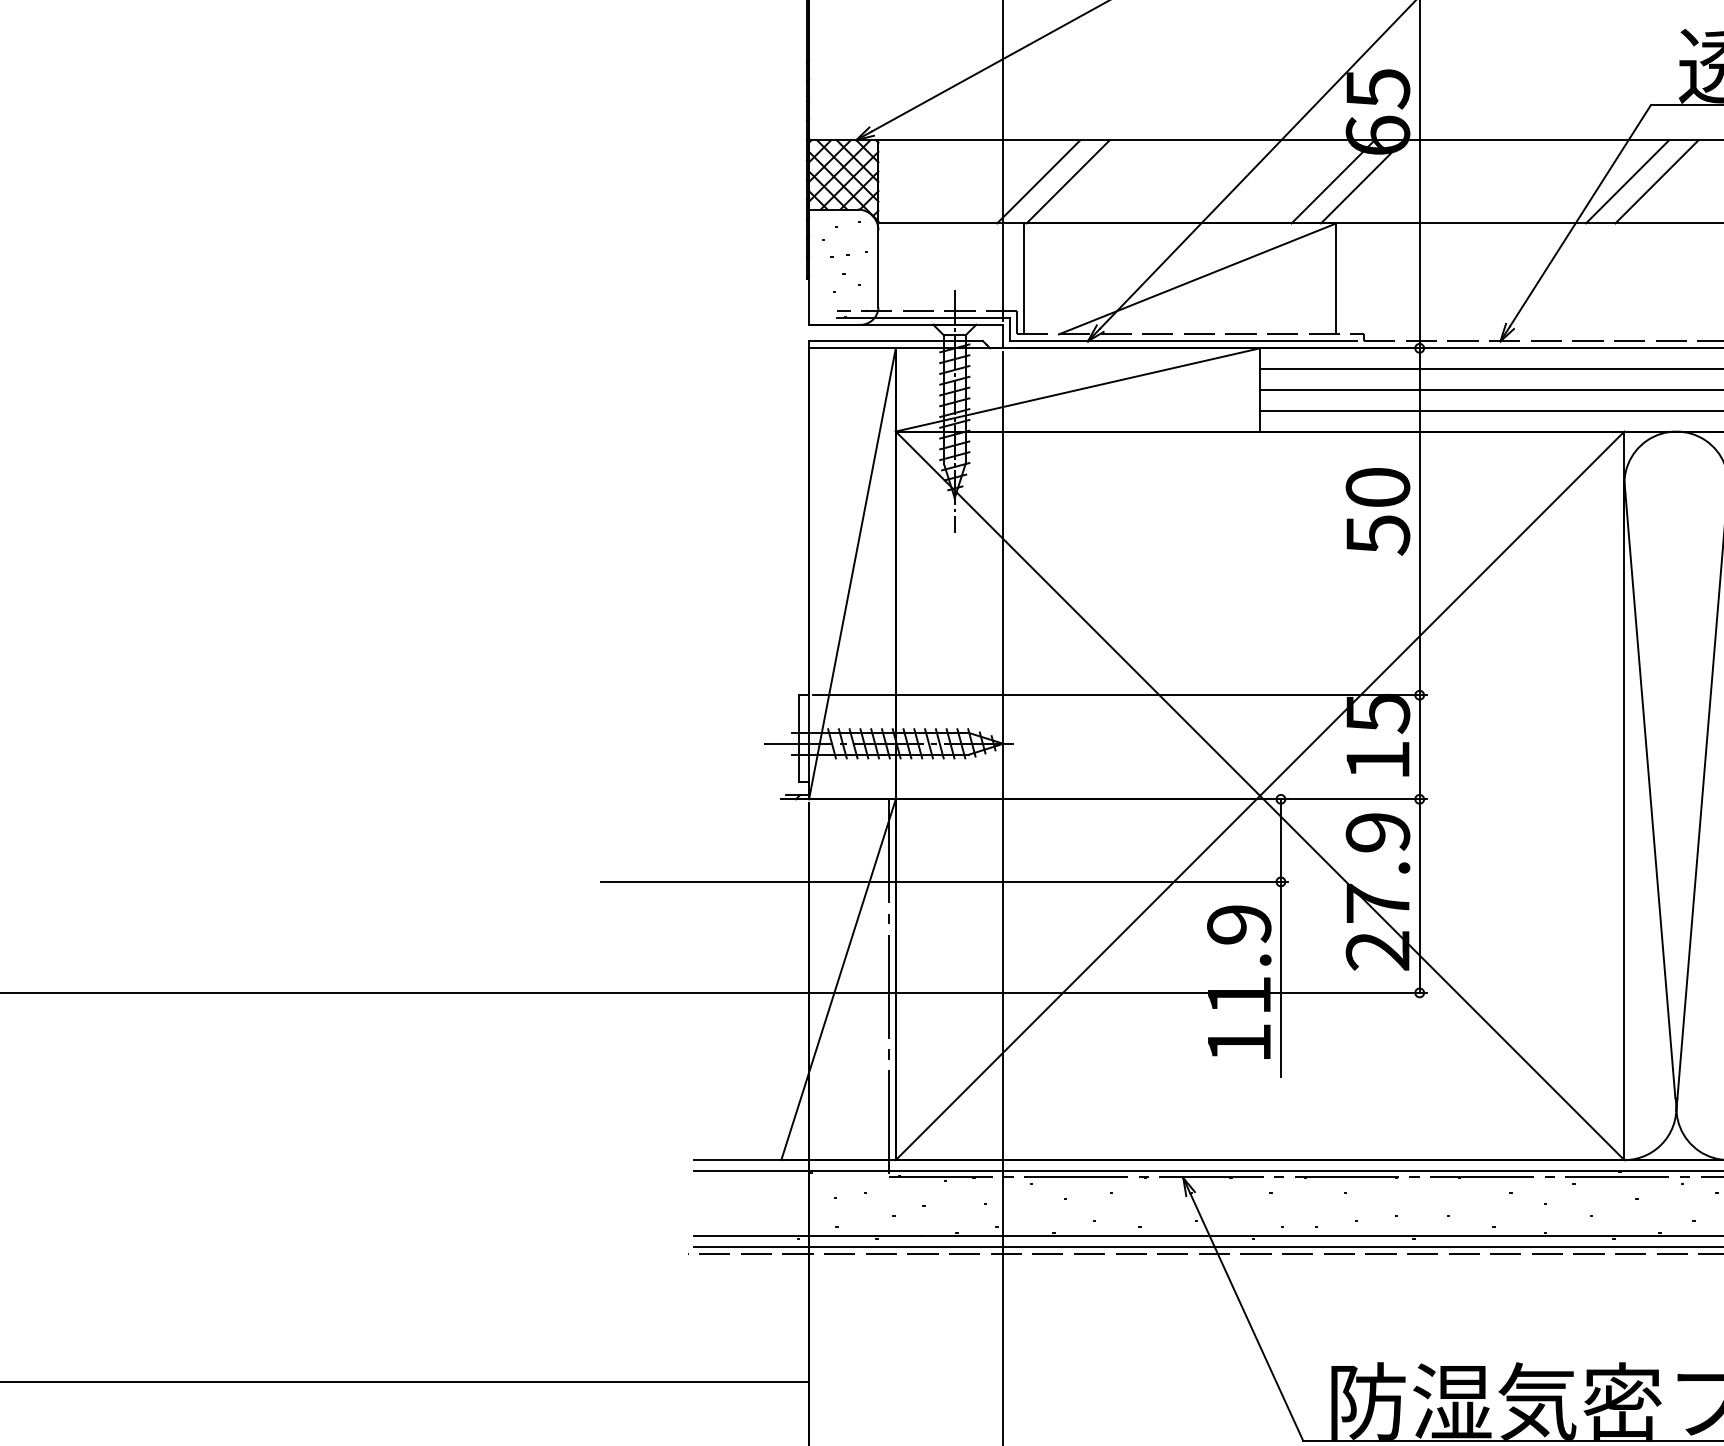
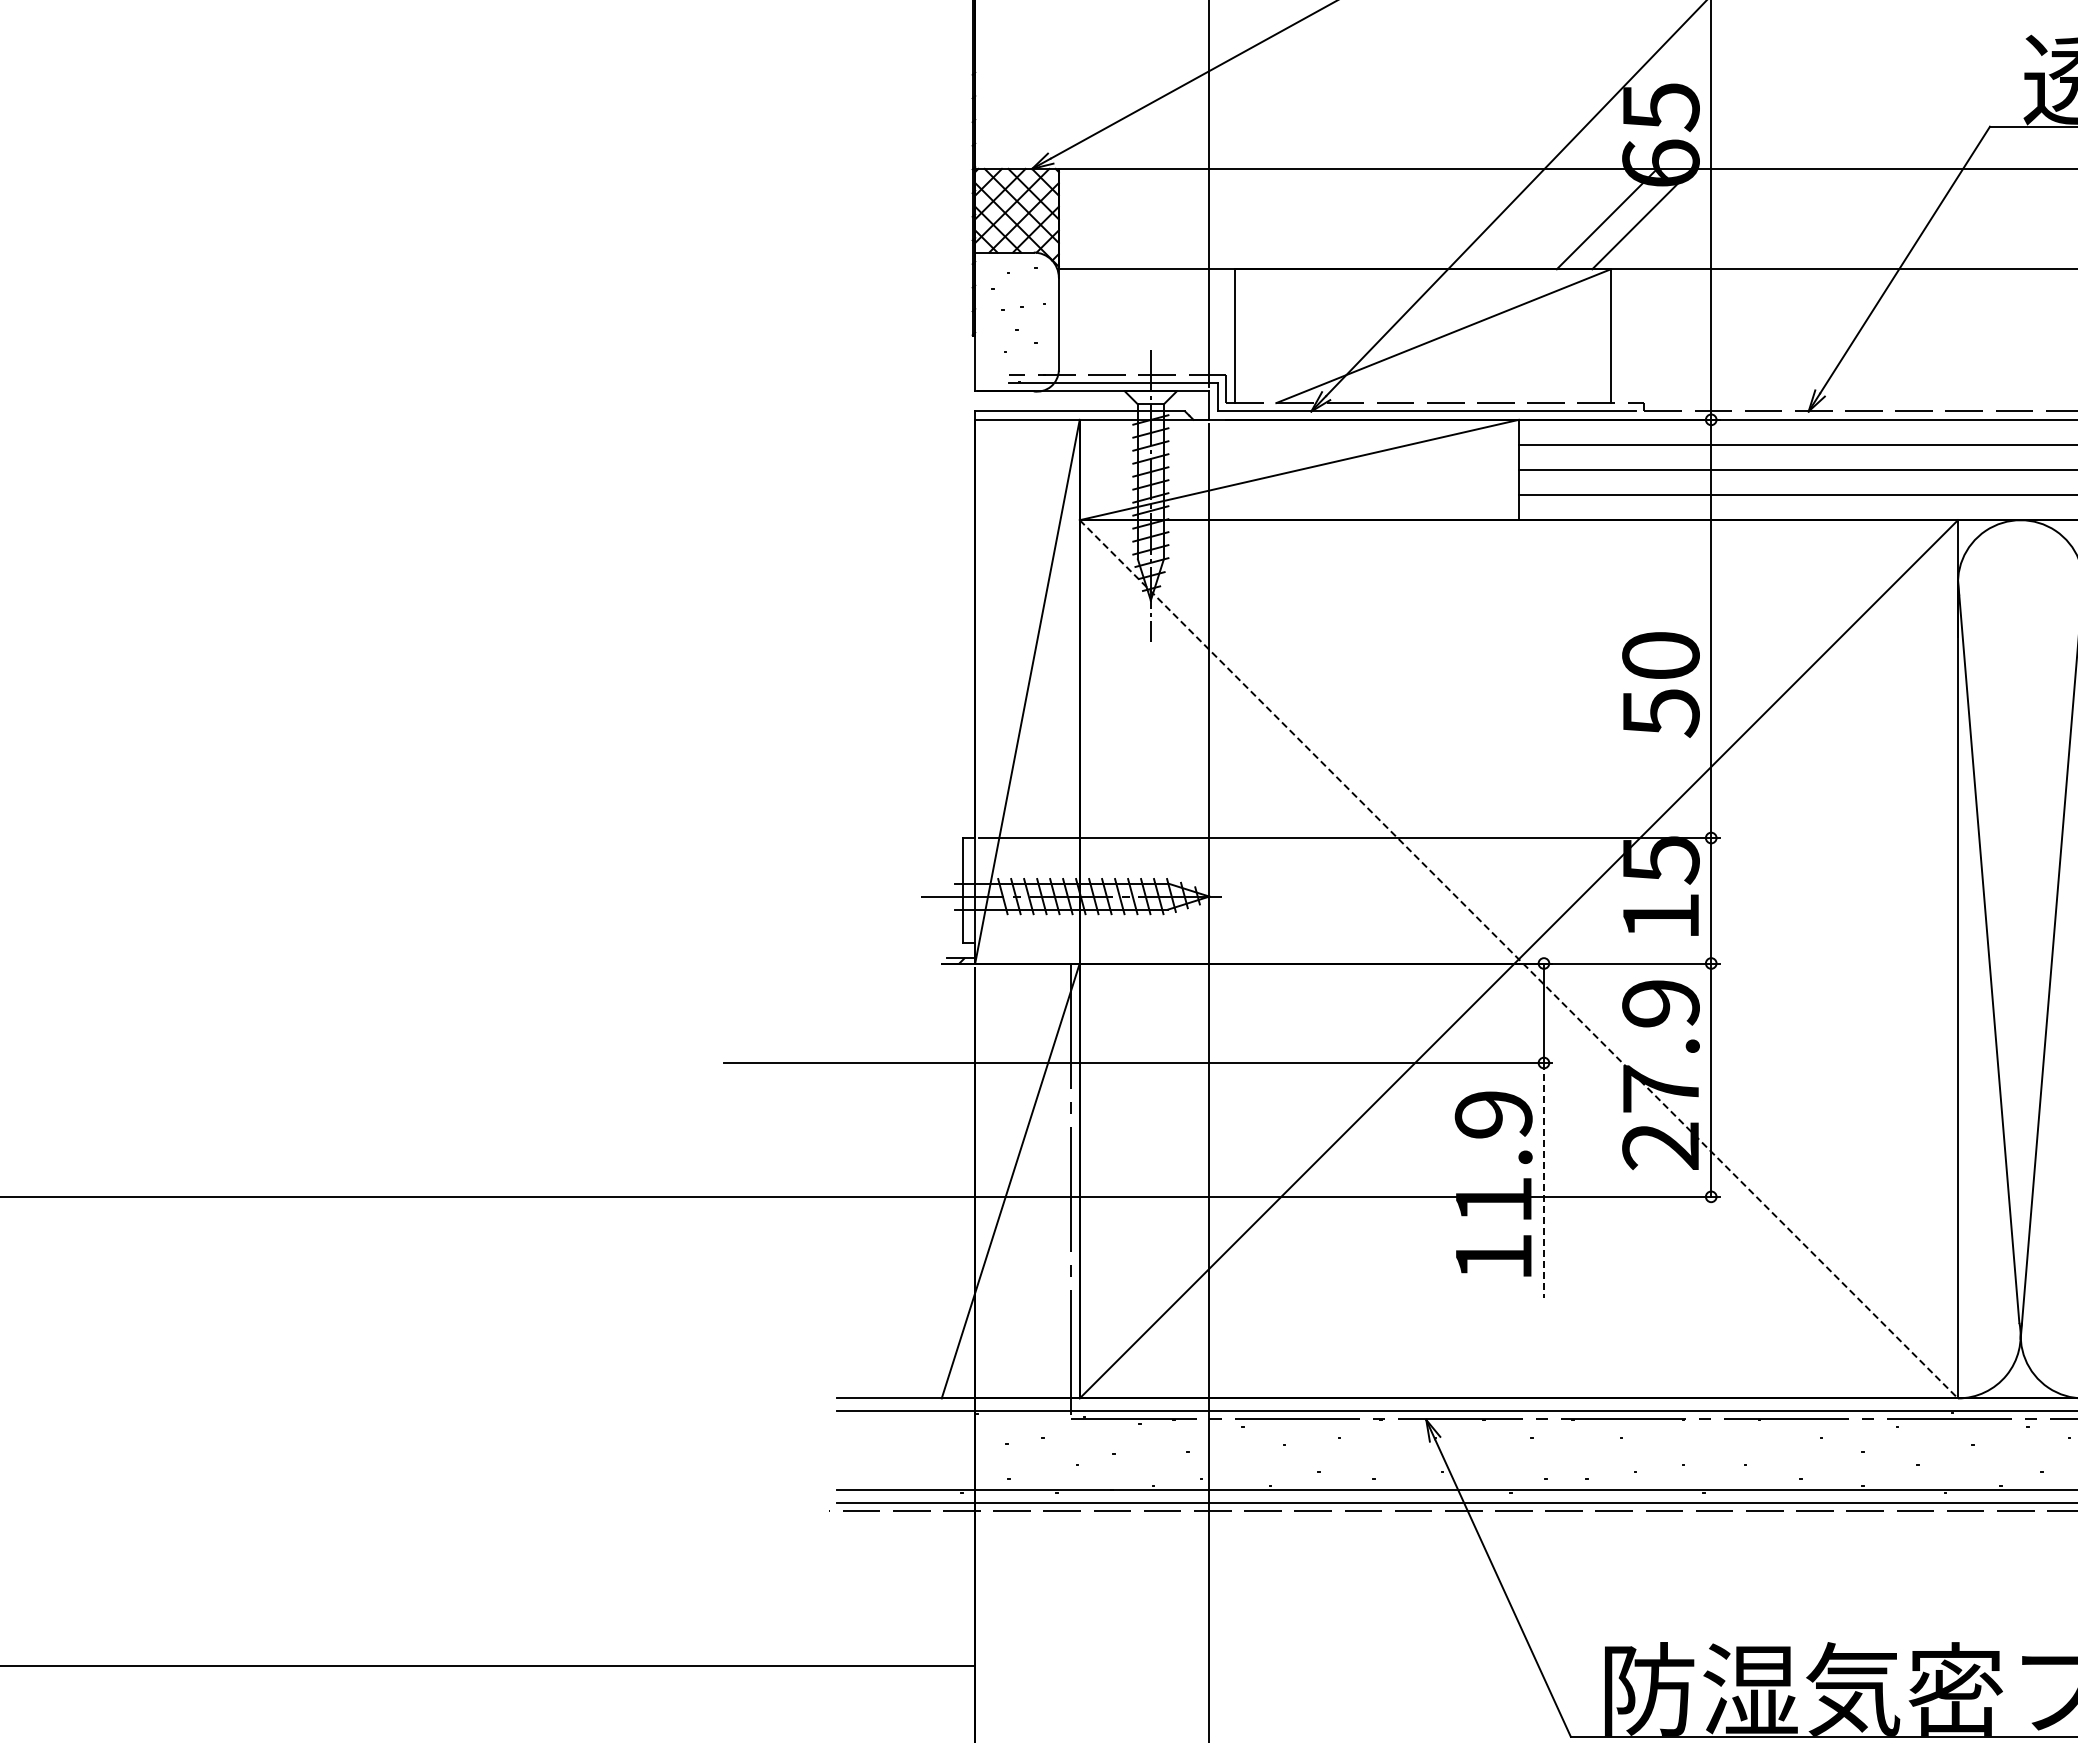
line: (1038, 181) -> (1251, 218), removed
line: (1068, 181) -> (1287, 218), removed
line: (1627, 181) -> (1961, 218), removed
line: (1657, 181) -> (1997, 218), removed
text: (1377, 511) -> (1660, 684), moved
line: (1259, 796) -> (1518, 959), solid -> dashed
line: (1280, 979) -> (1543, 1180), solid -> dashed

